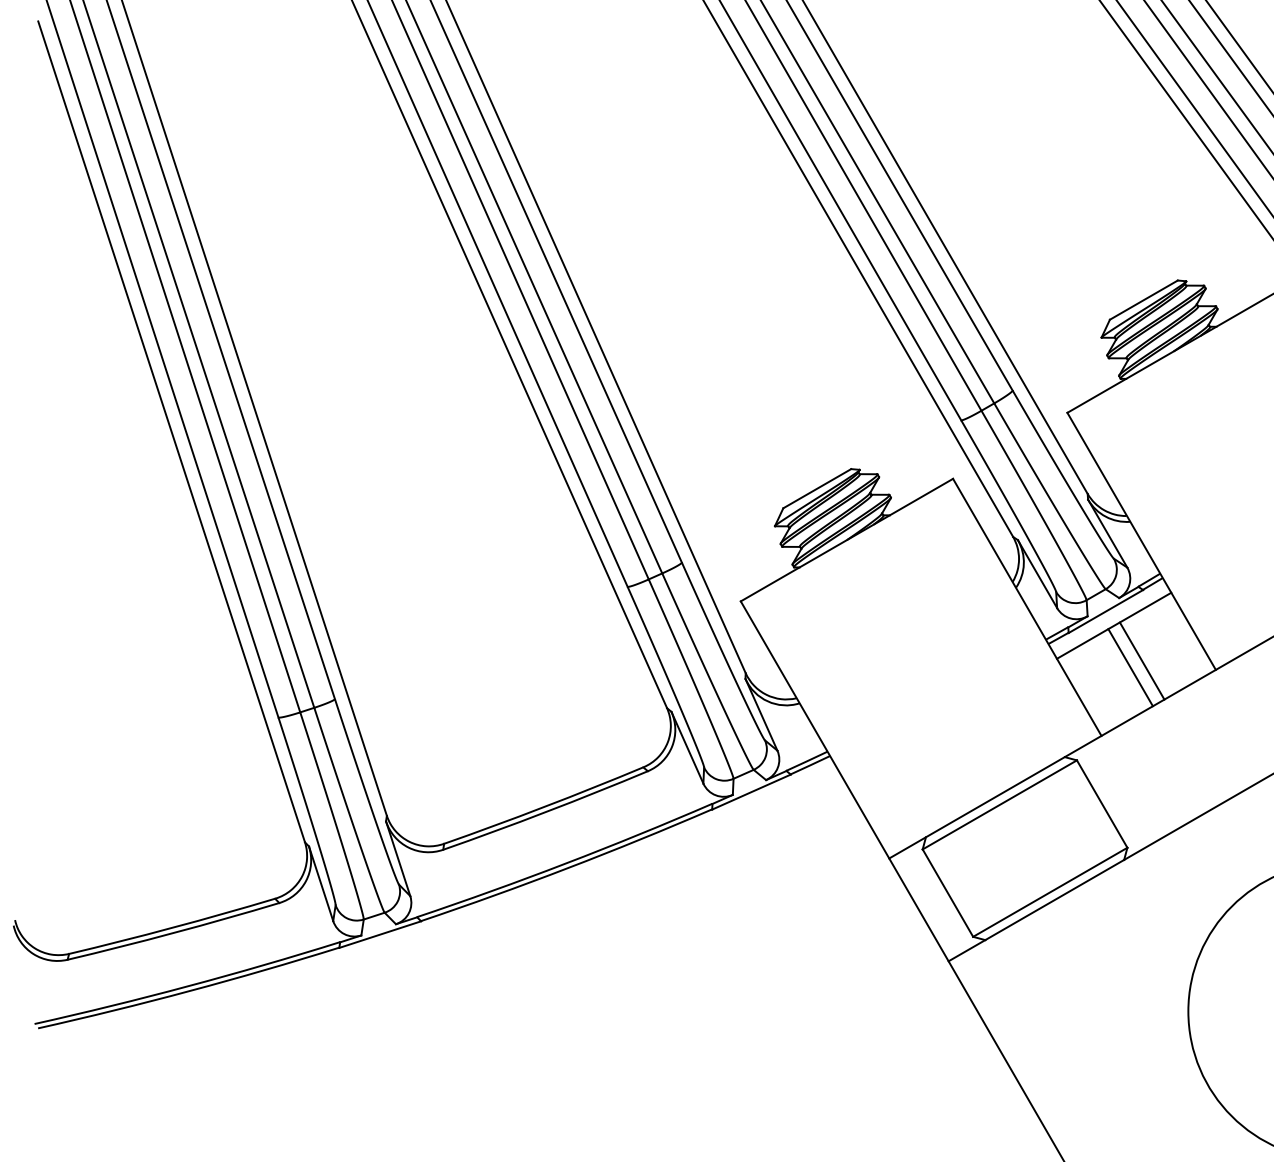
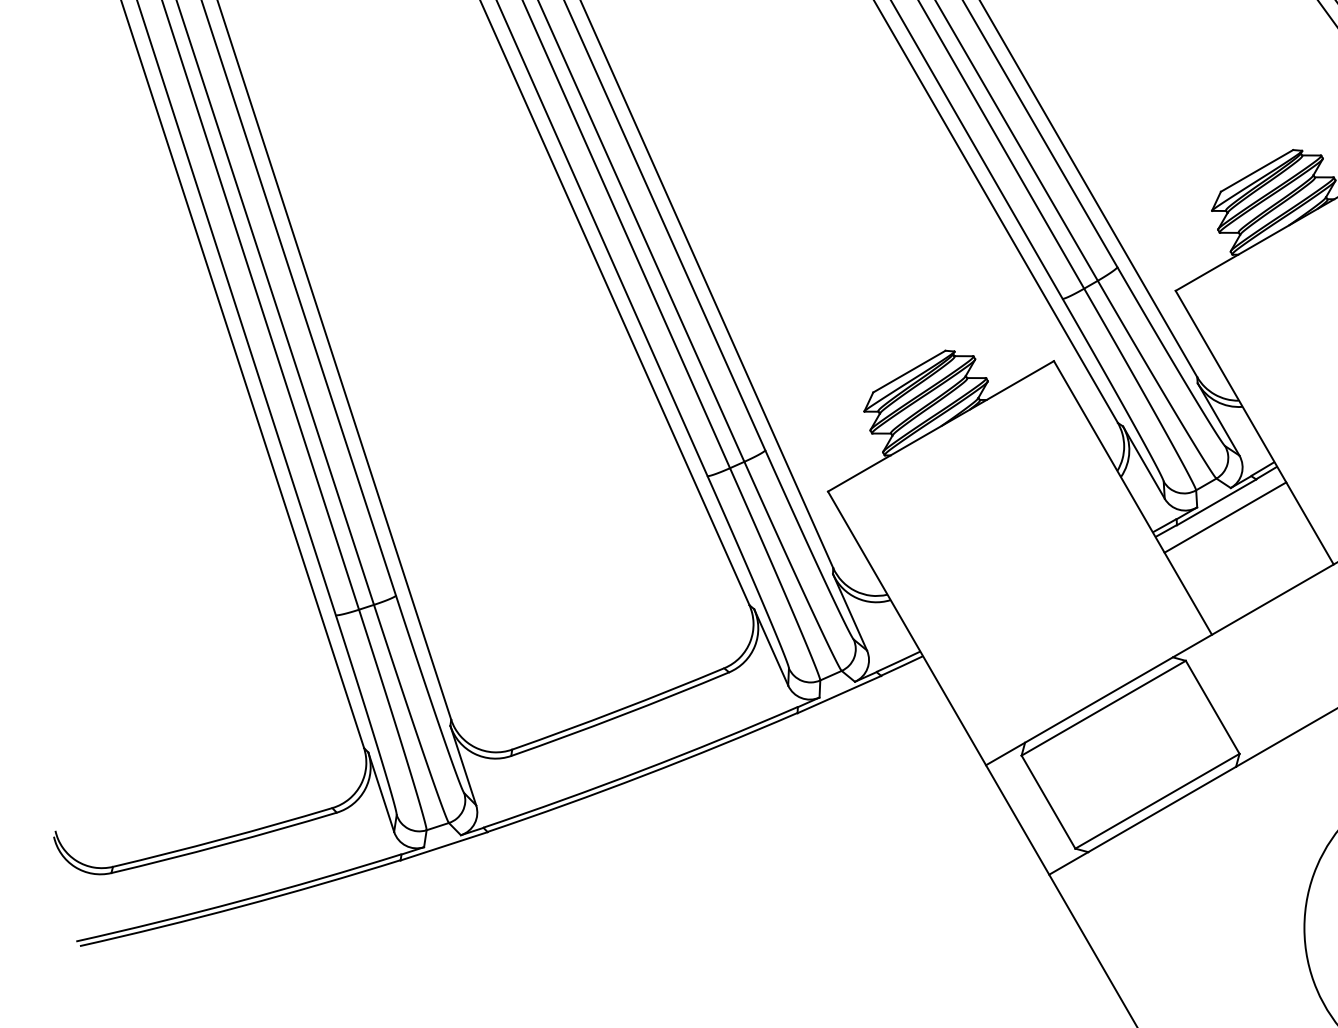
line: (1141, 660) -> (1254, 554), removed
line: (1130, 667) -> (1242, 561), removed

